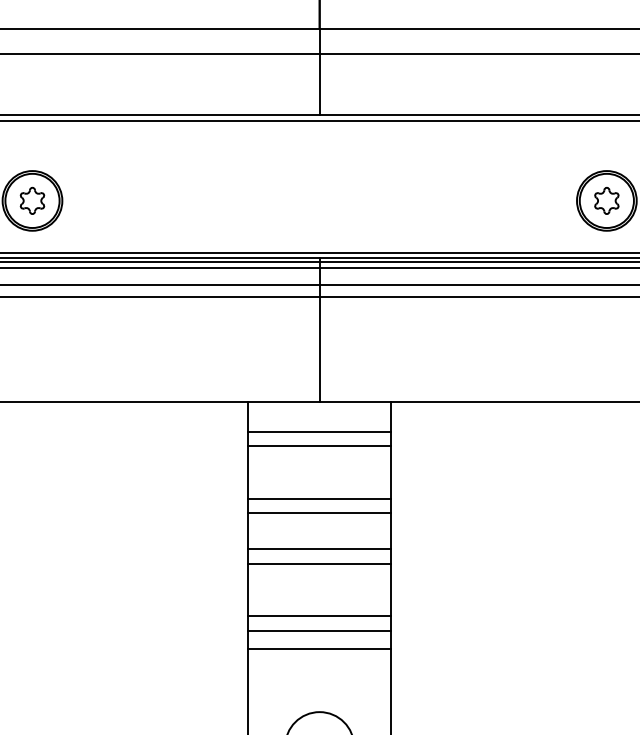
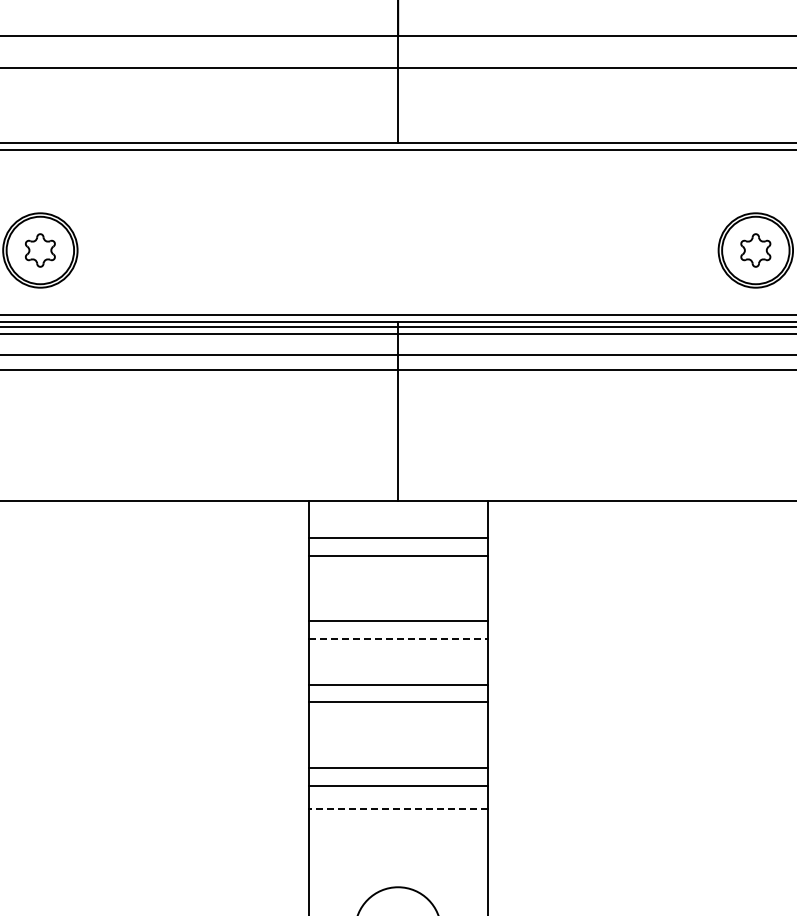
line: (320, 513) -> (398, 639), solid -> dashed
line: (319, 648) -> (397, 808), solid -> dashed

